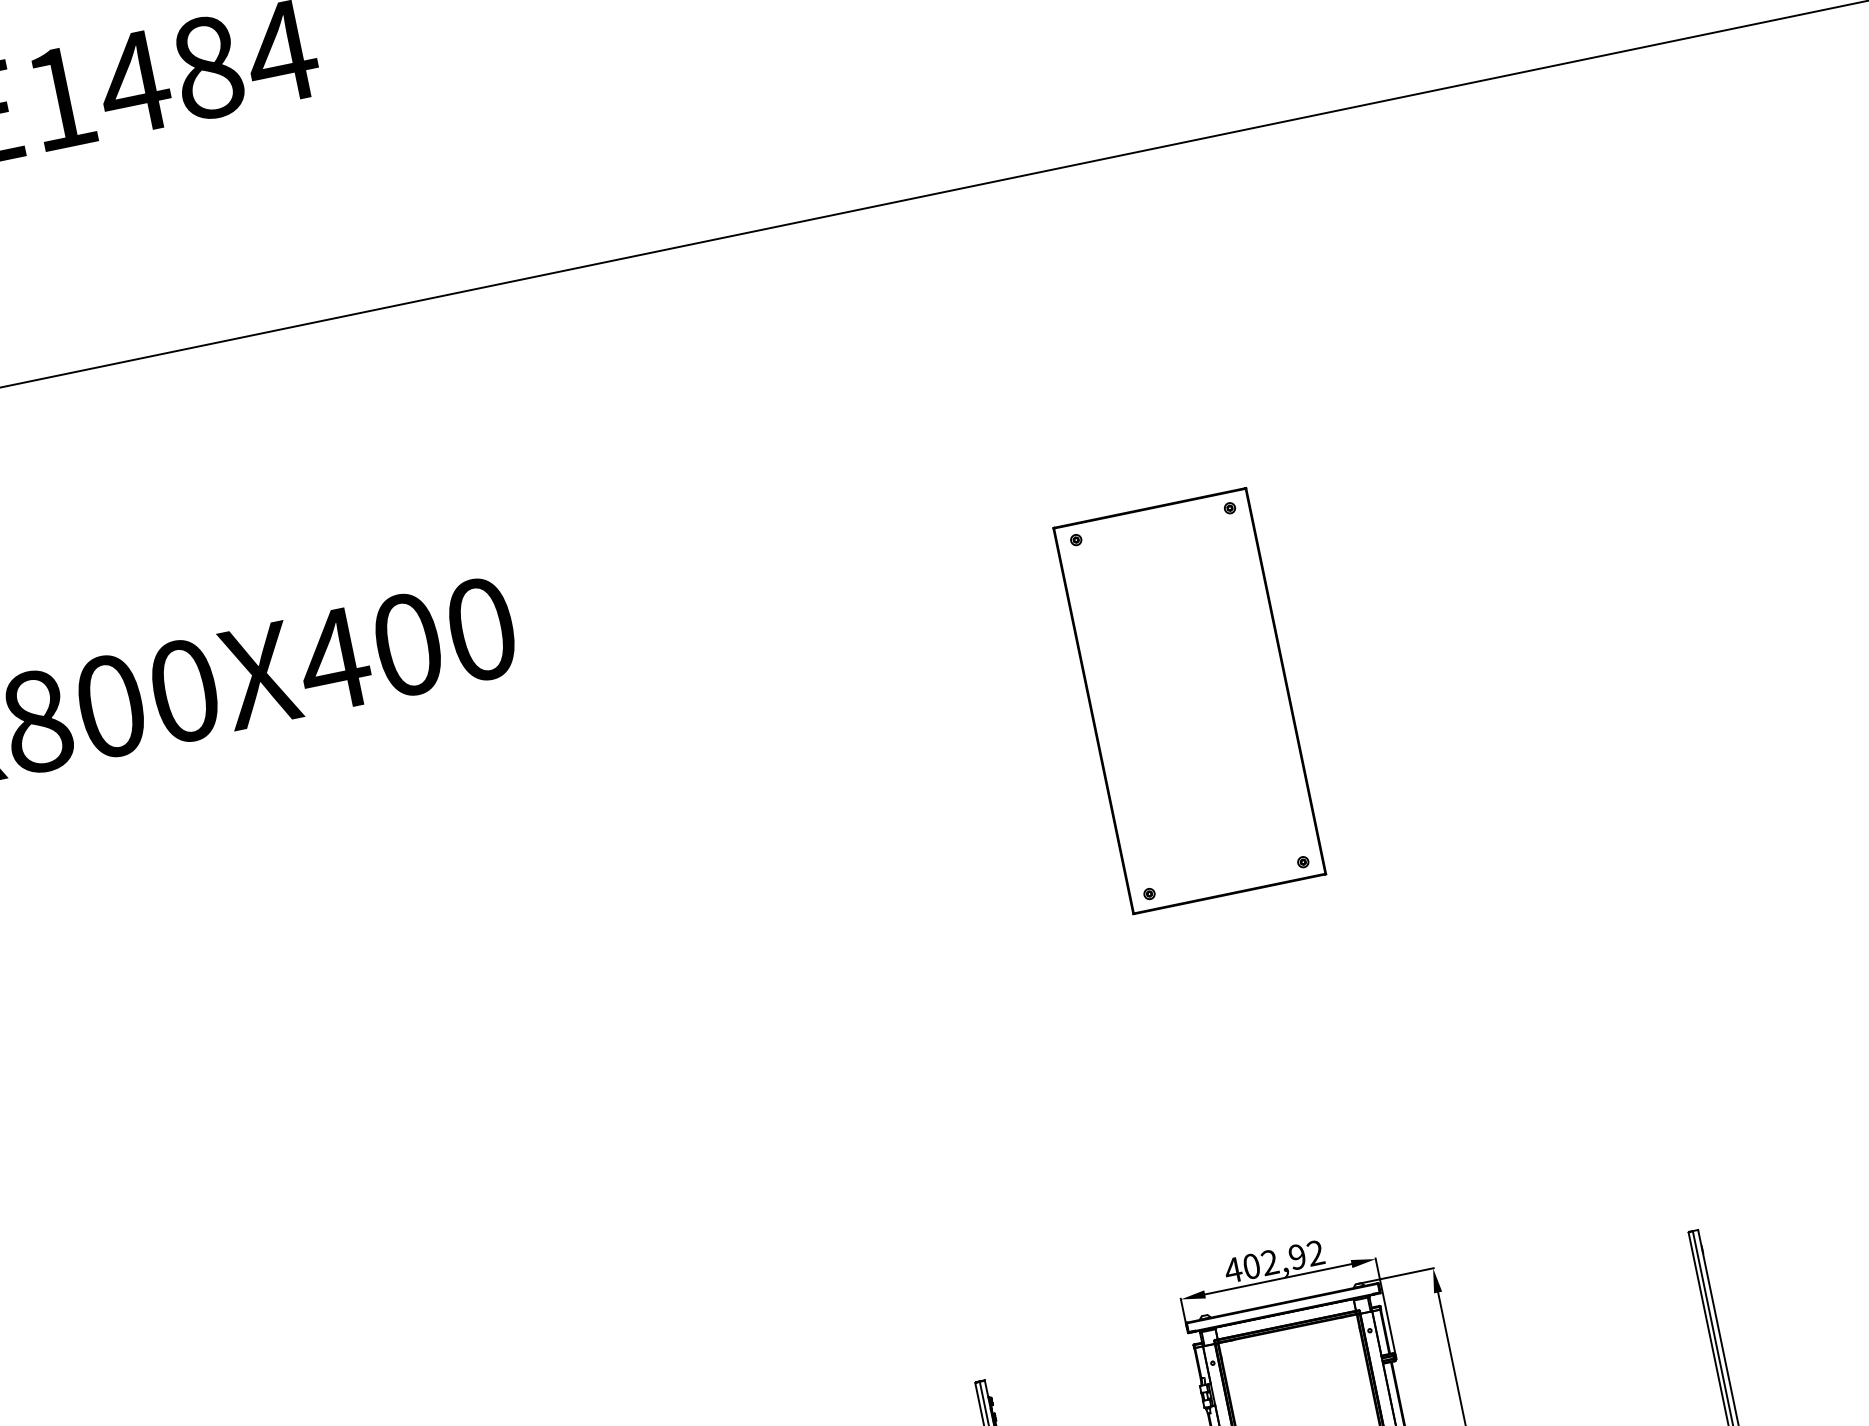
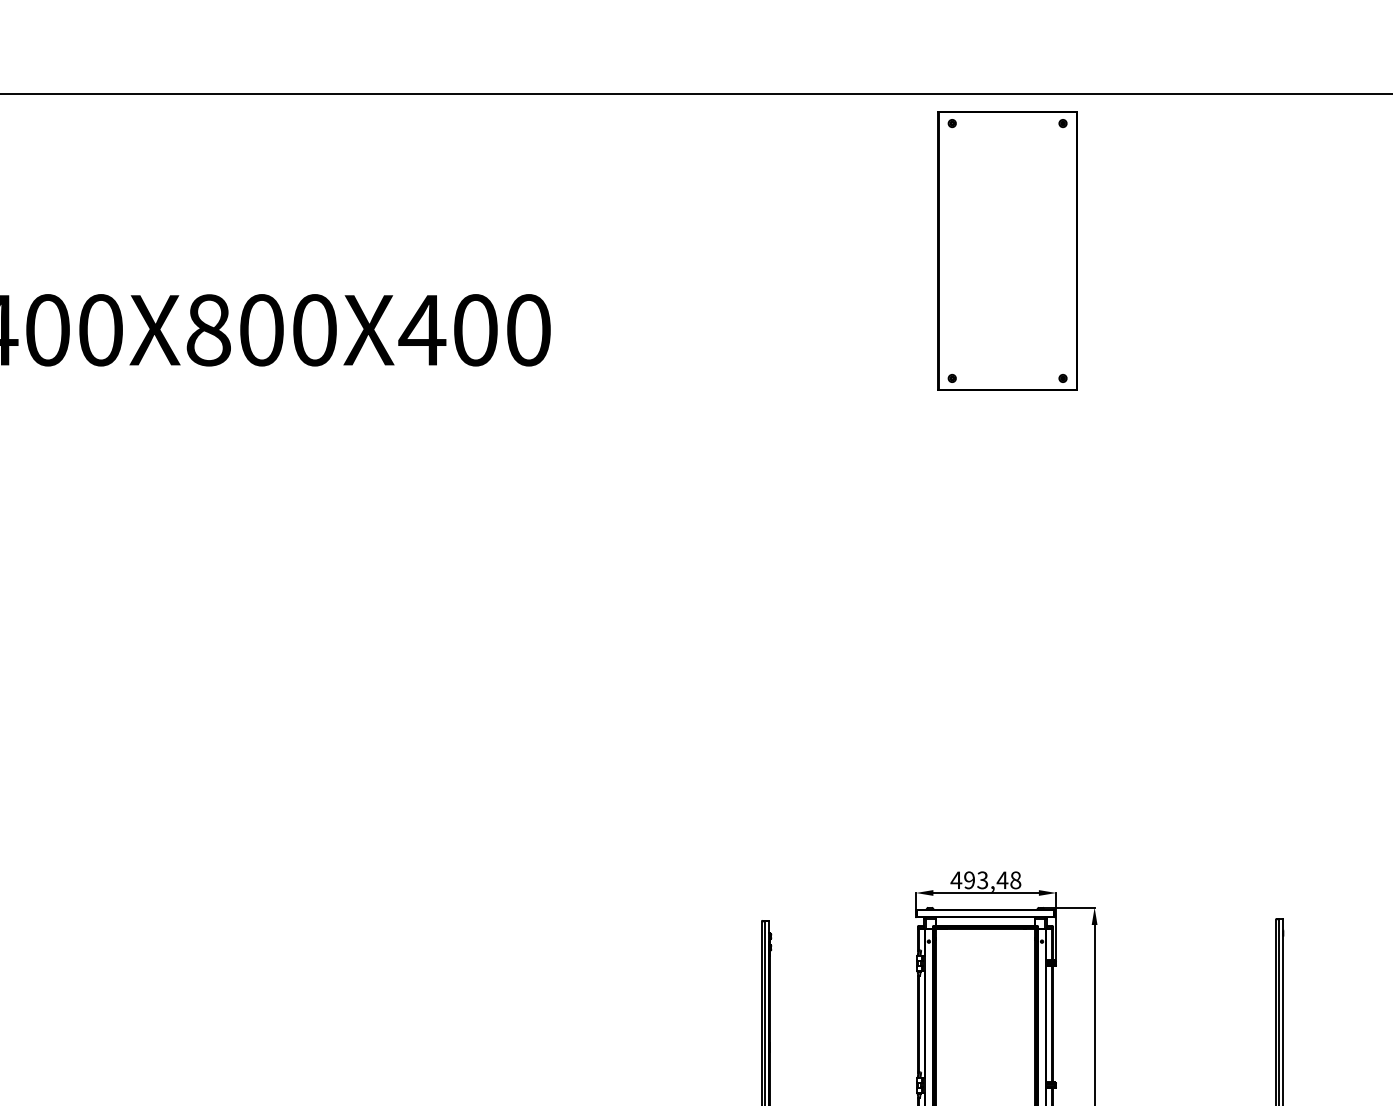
part: (1189, 700) -> (1007, 250), moved
text: (1283, 1260) -> (992, 880), 402,92 -> 493,48

